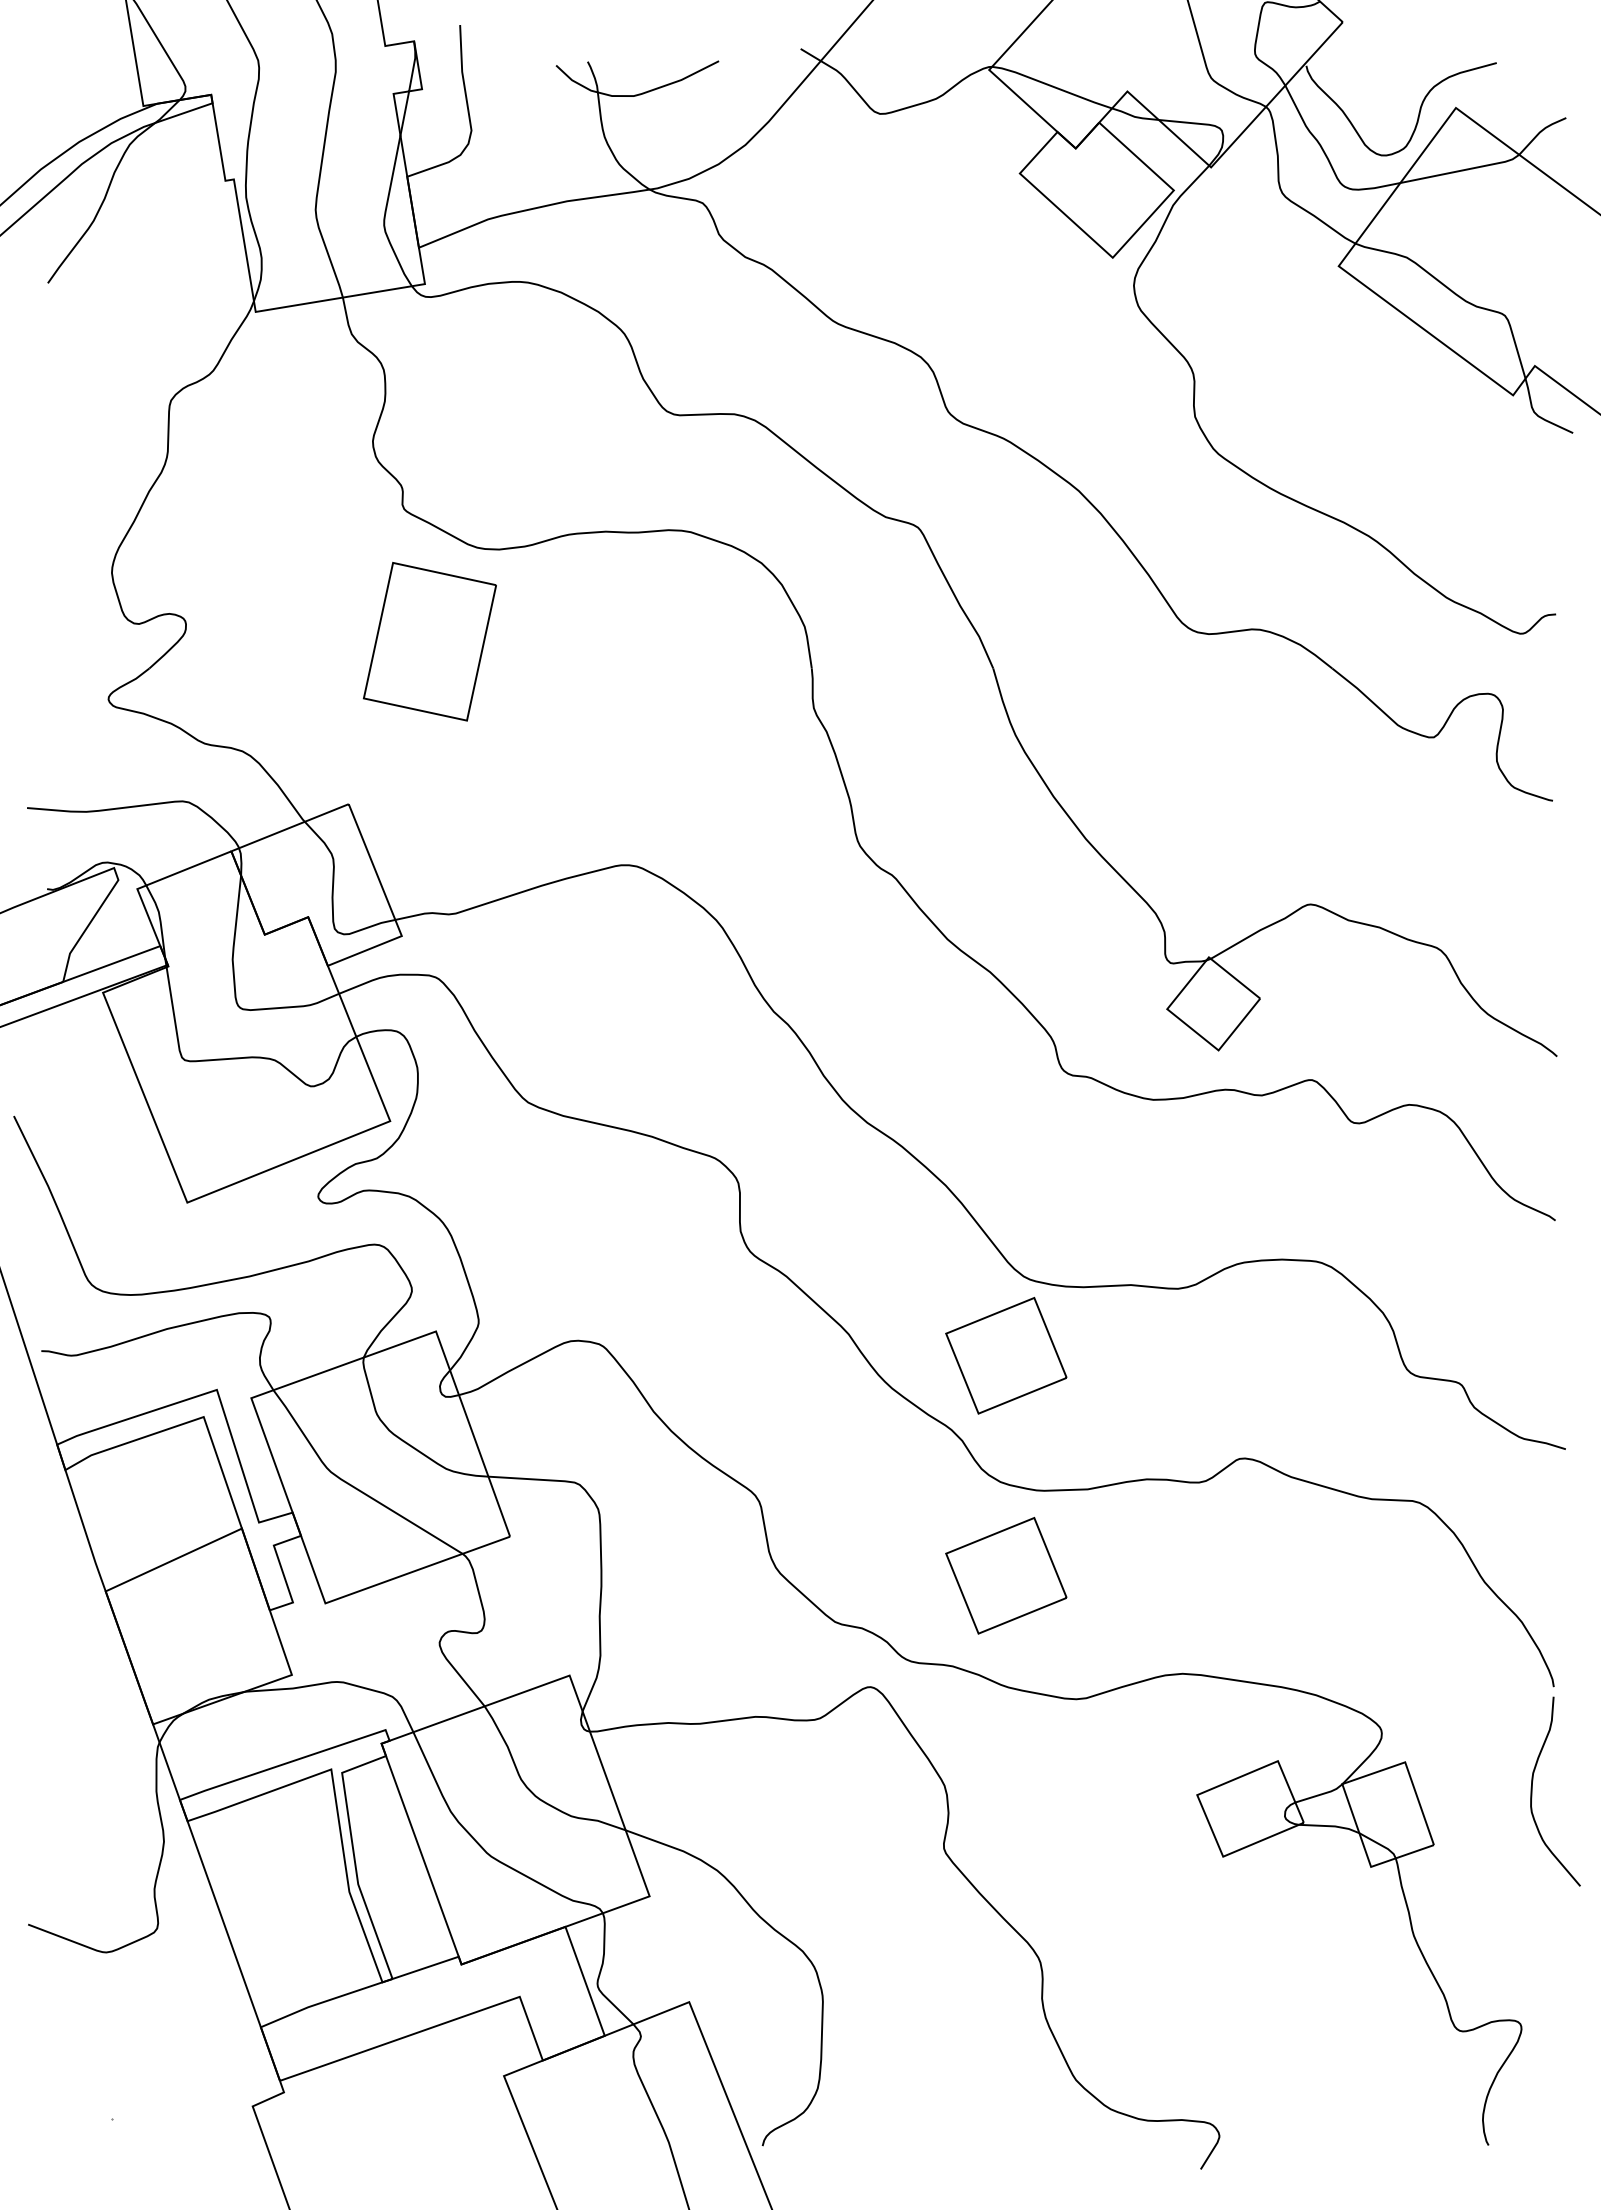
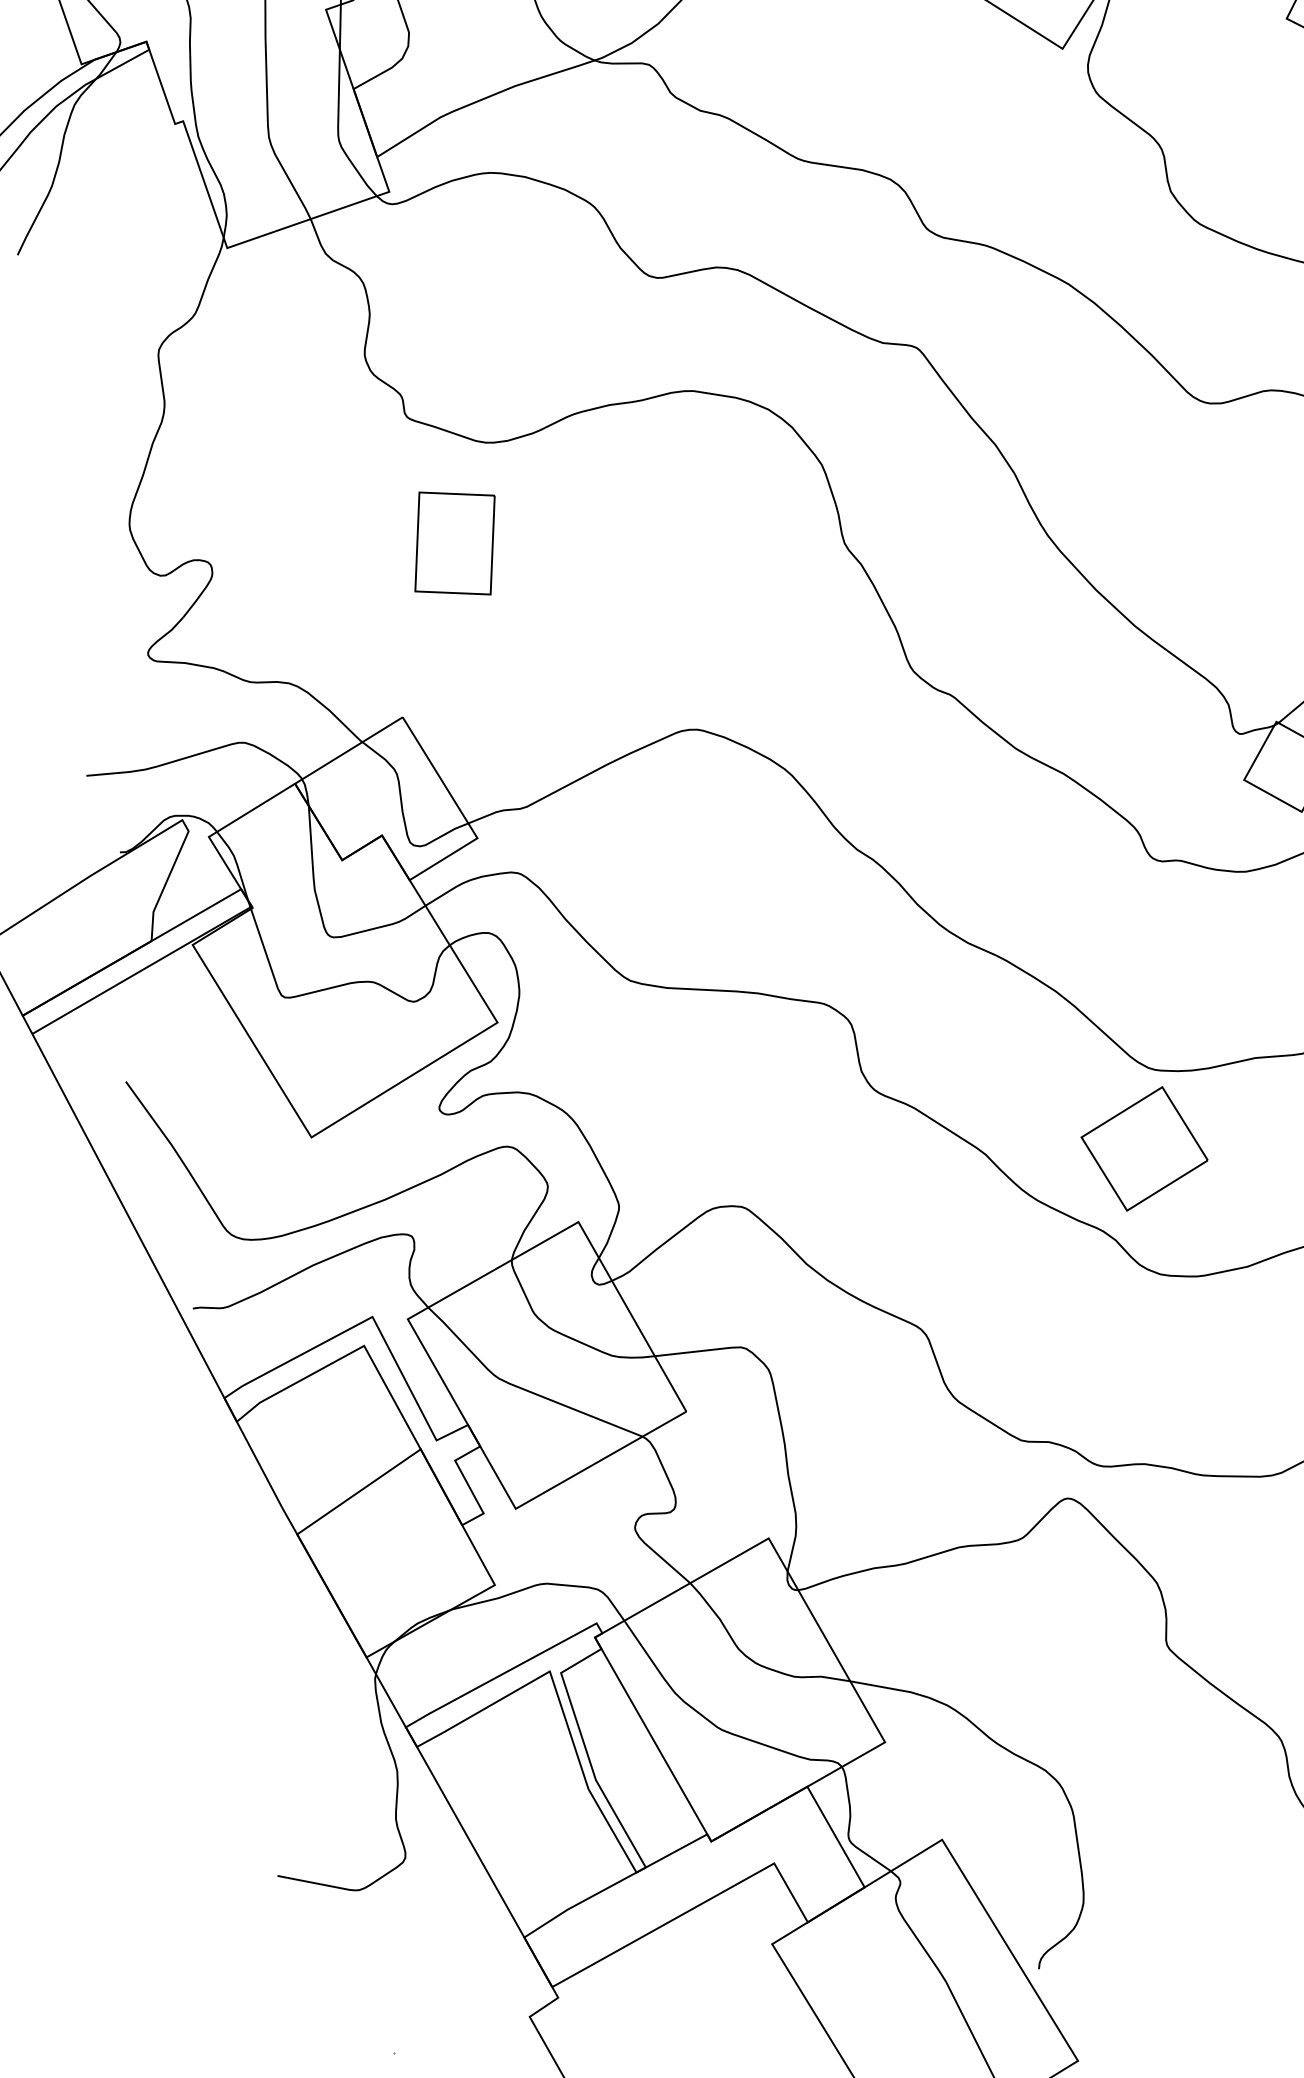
part: (429, 641) -> (454, 543), size x0.71
part: (1006, 1575) -> (1182, 1365), removed

